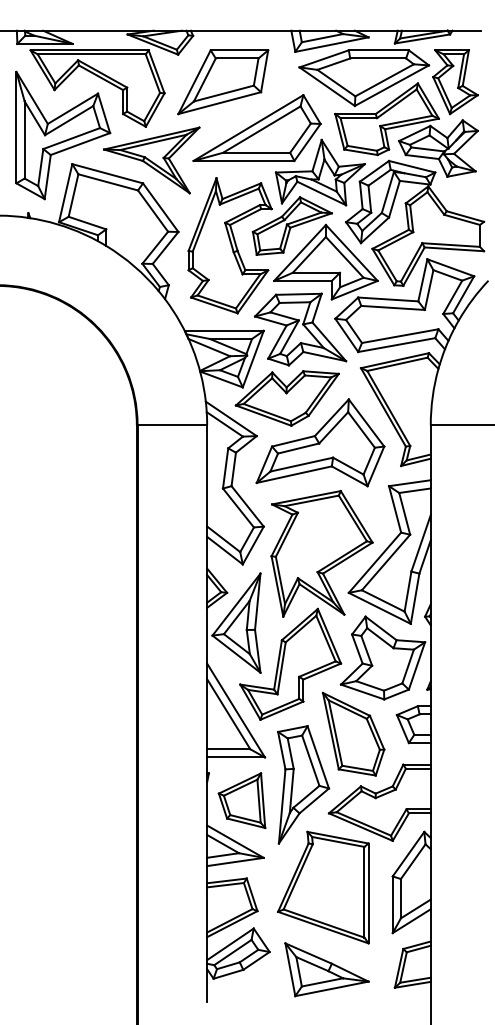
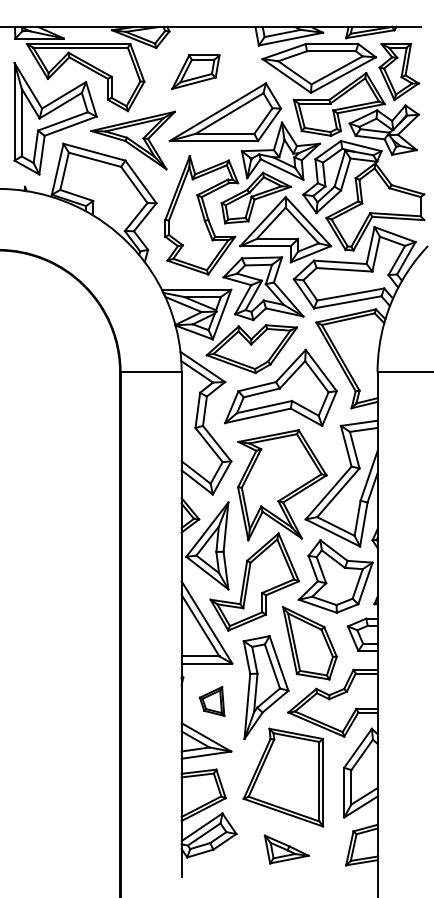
part: (222, 82) -> (195, 72), size x0.6
part: (241, 800) -> (211, 701), size x0.6
part: (326, 969) -> (286, 849), size x0.6

